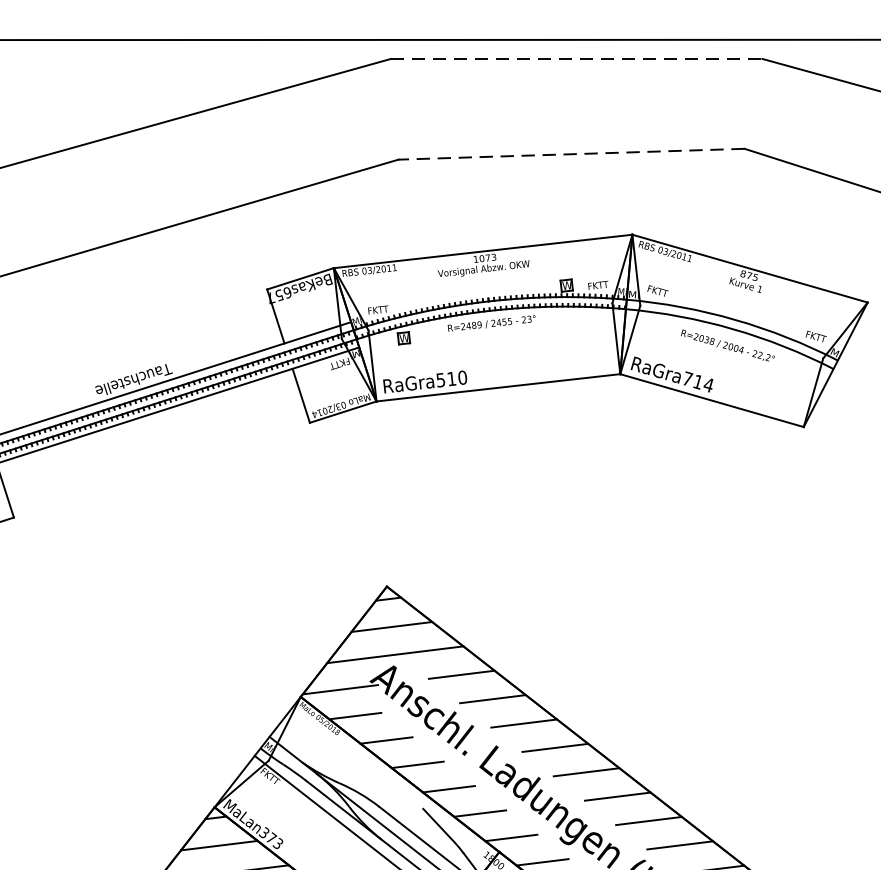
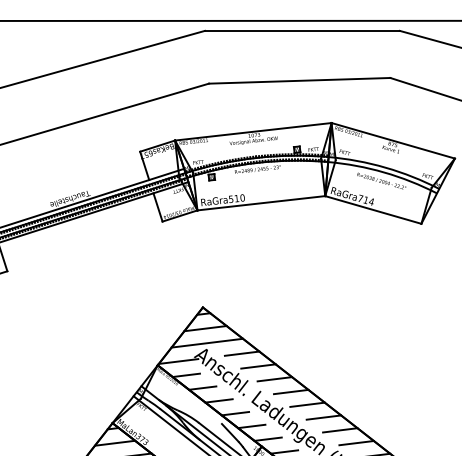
line: (576, 58) -> (302, 30), dashed -> solid
line: (571, 153) -> (299, 80), dashed -> solid

